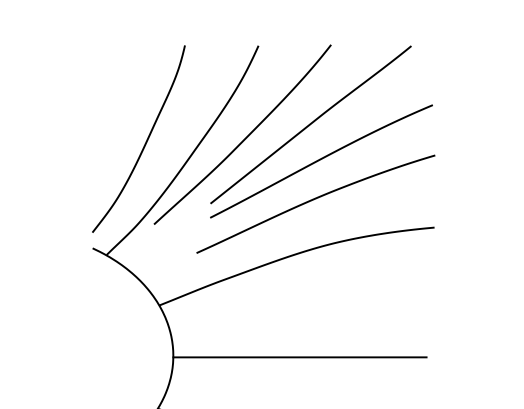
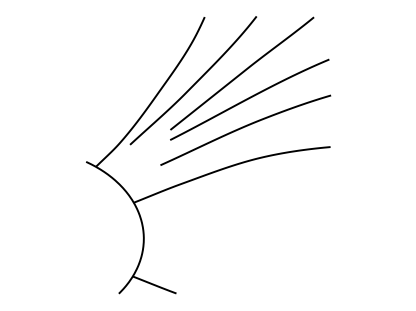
curve: (144, 141) -> (123, 85), removed
line: (298, 356) -> (233, 239), removed

